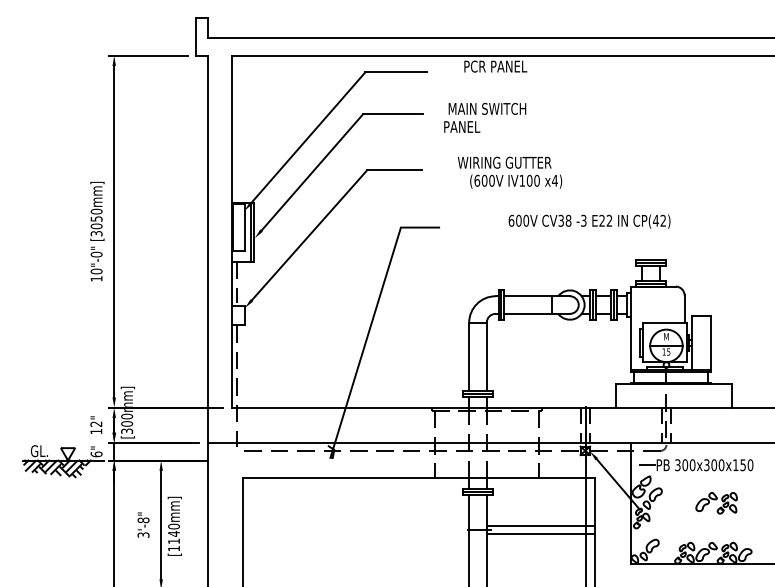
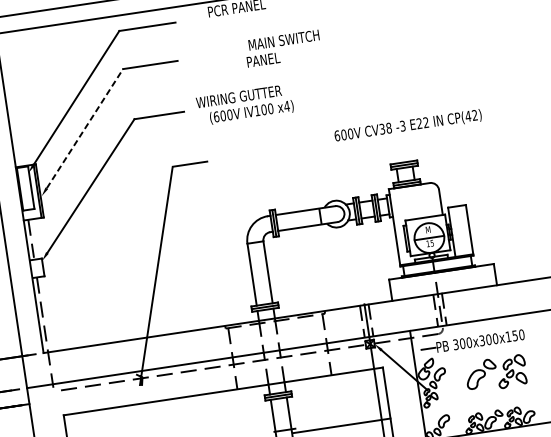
text: (485, 117) -> (283, 48), moved
line: (312, 171) -> (84, 127), solid -> dashed
text: (509, 172) -> (244, 104), moved
text: (589, 221) -> (408, 125), moved
part: (716, 503) -> (496, 374), size x1.6
line: (541, 525) -> (340, 417), removed

